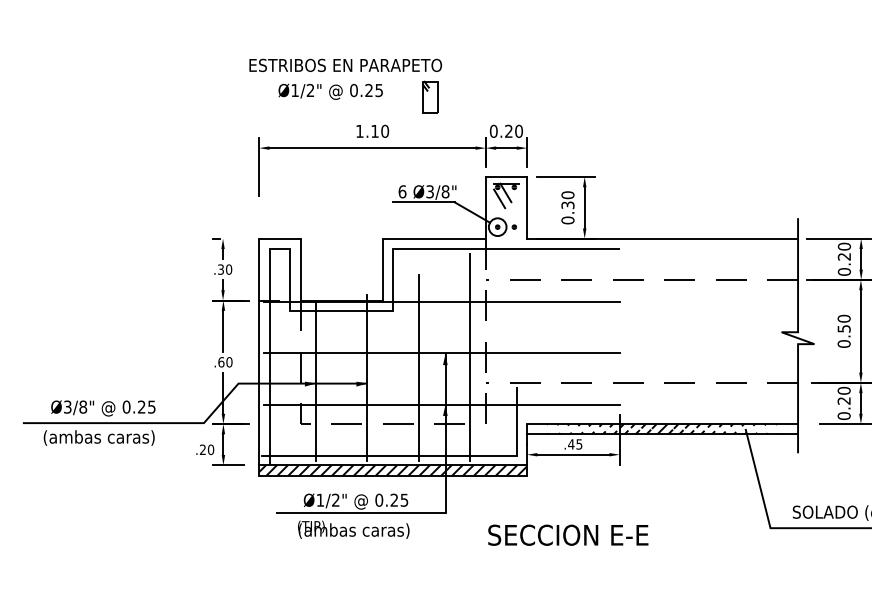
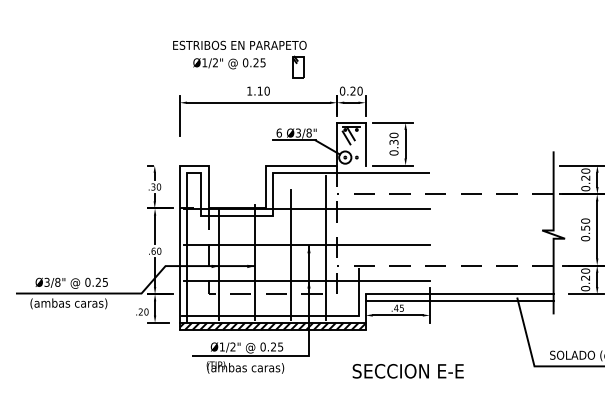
line: (662, 238) -> (459, 165), removed
hatch: (662, 428) -> (459, 297), removed
text: (567, 535) -> (407, 371), moved

